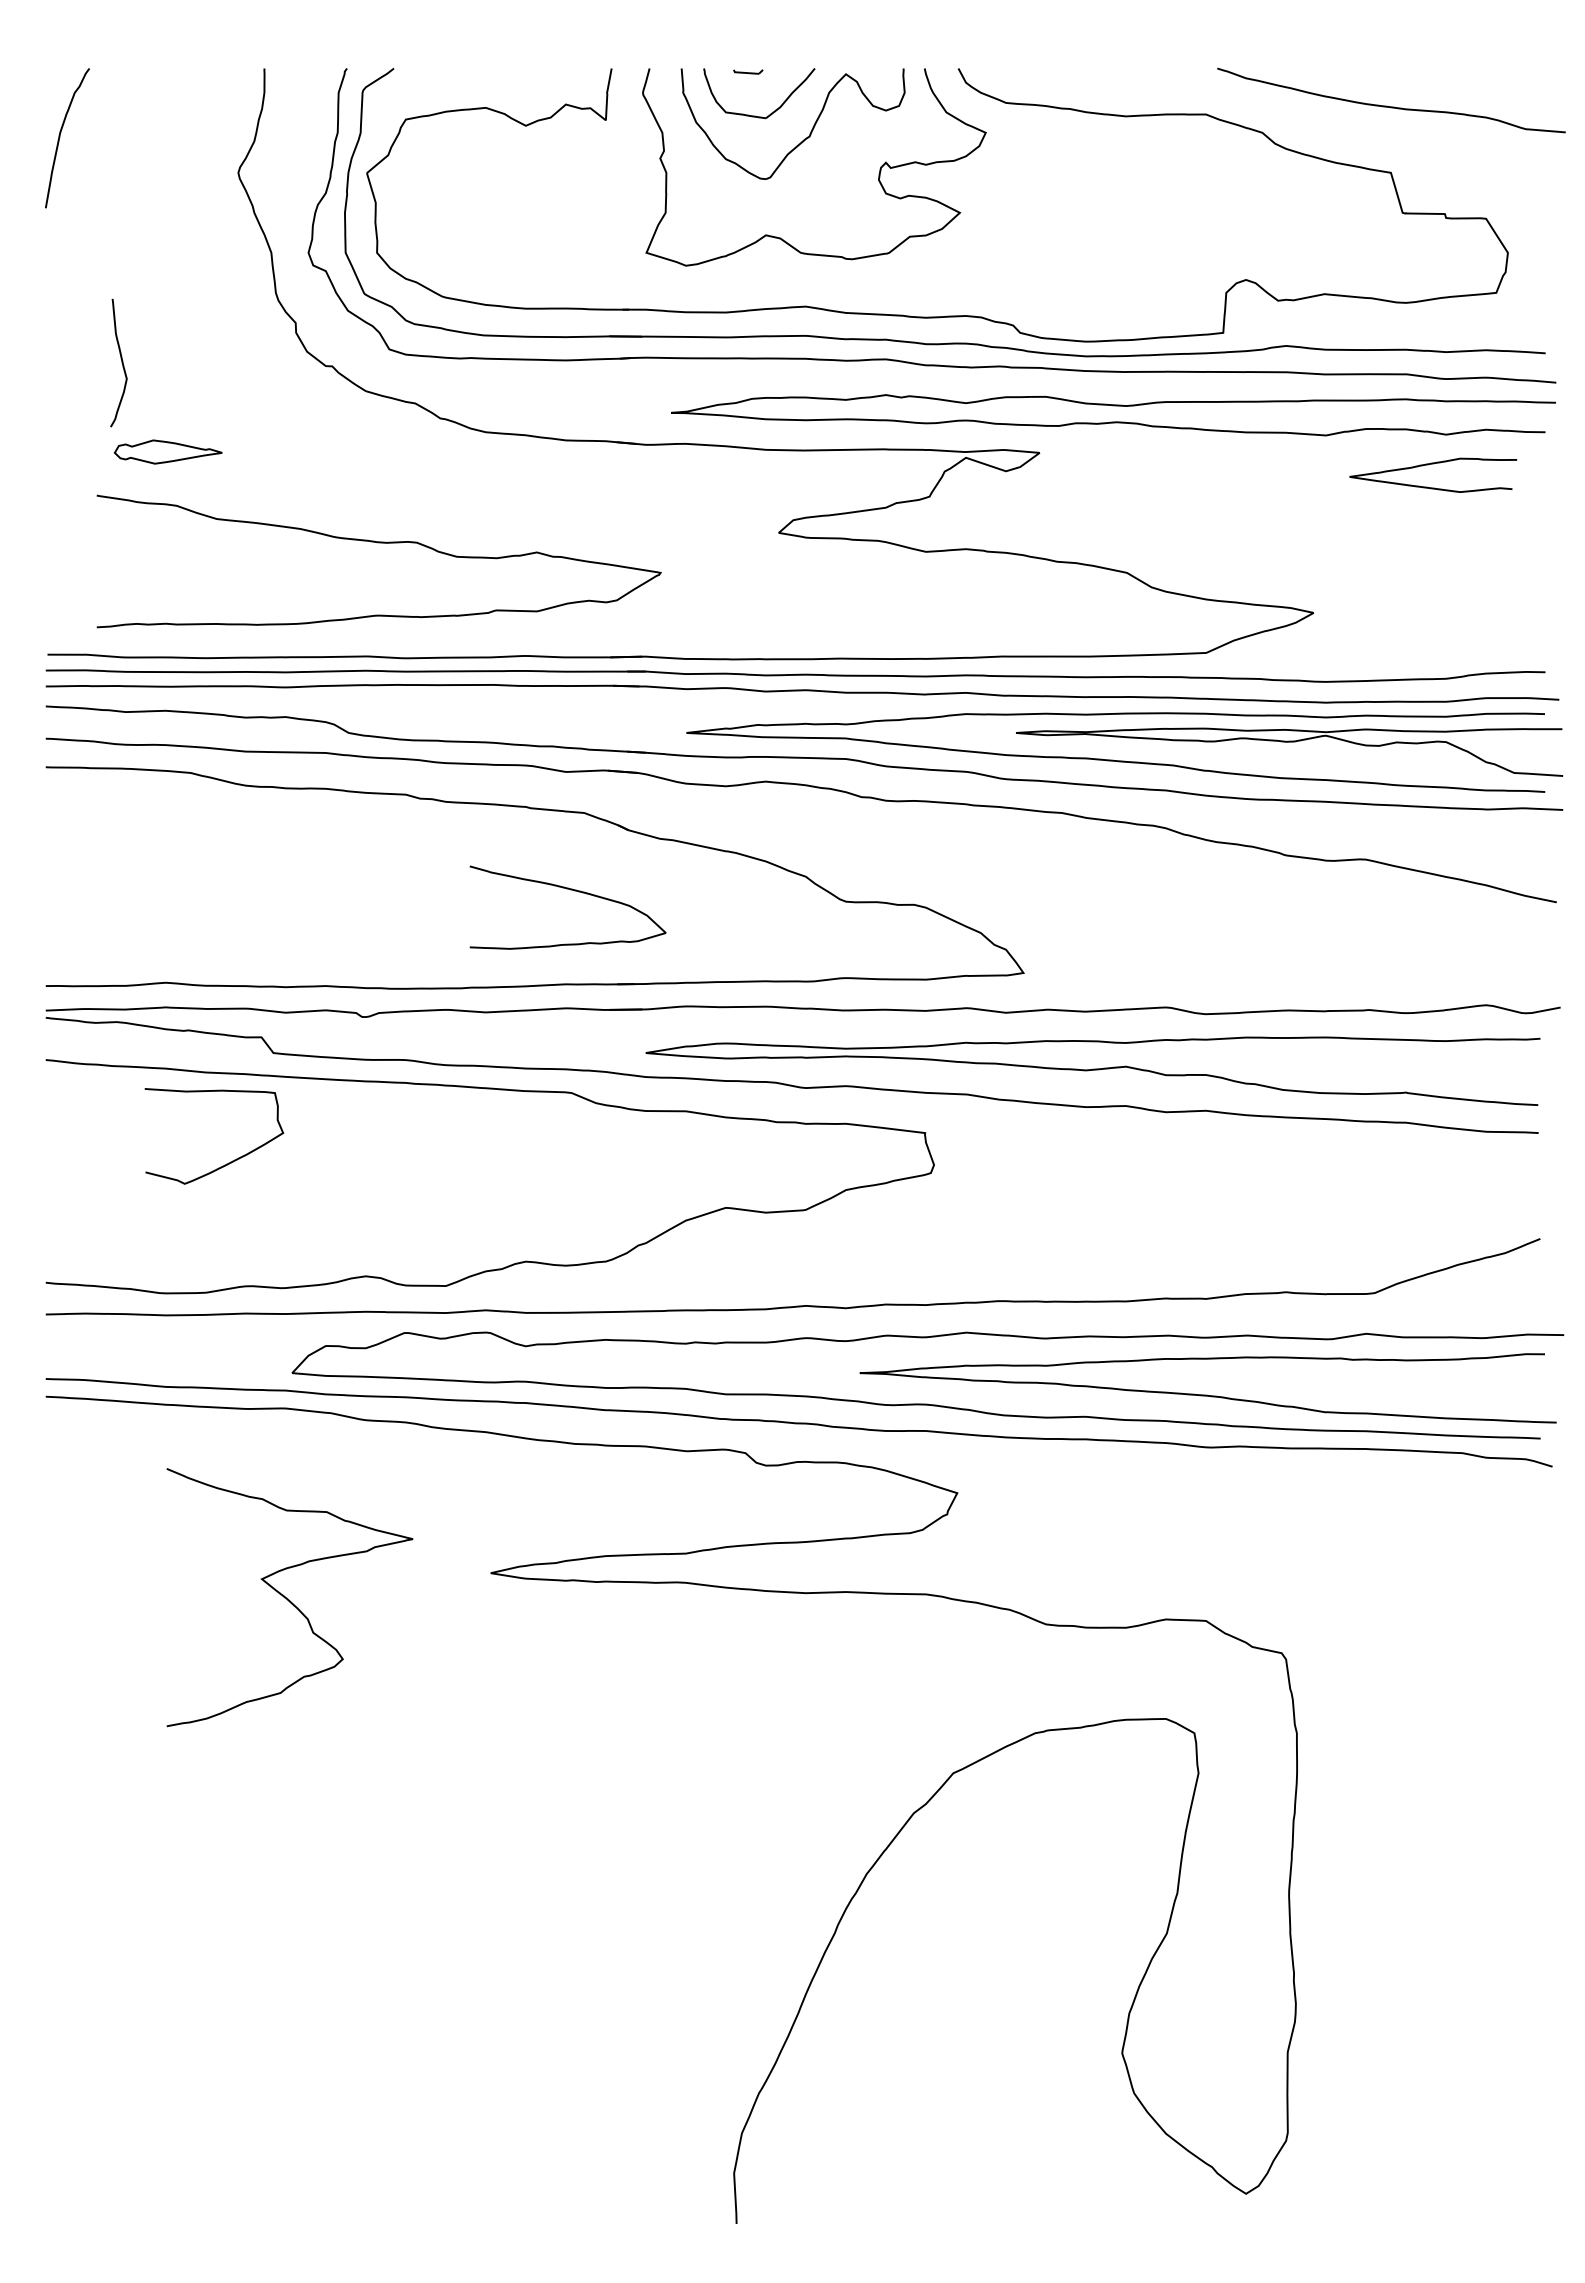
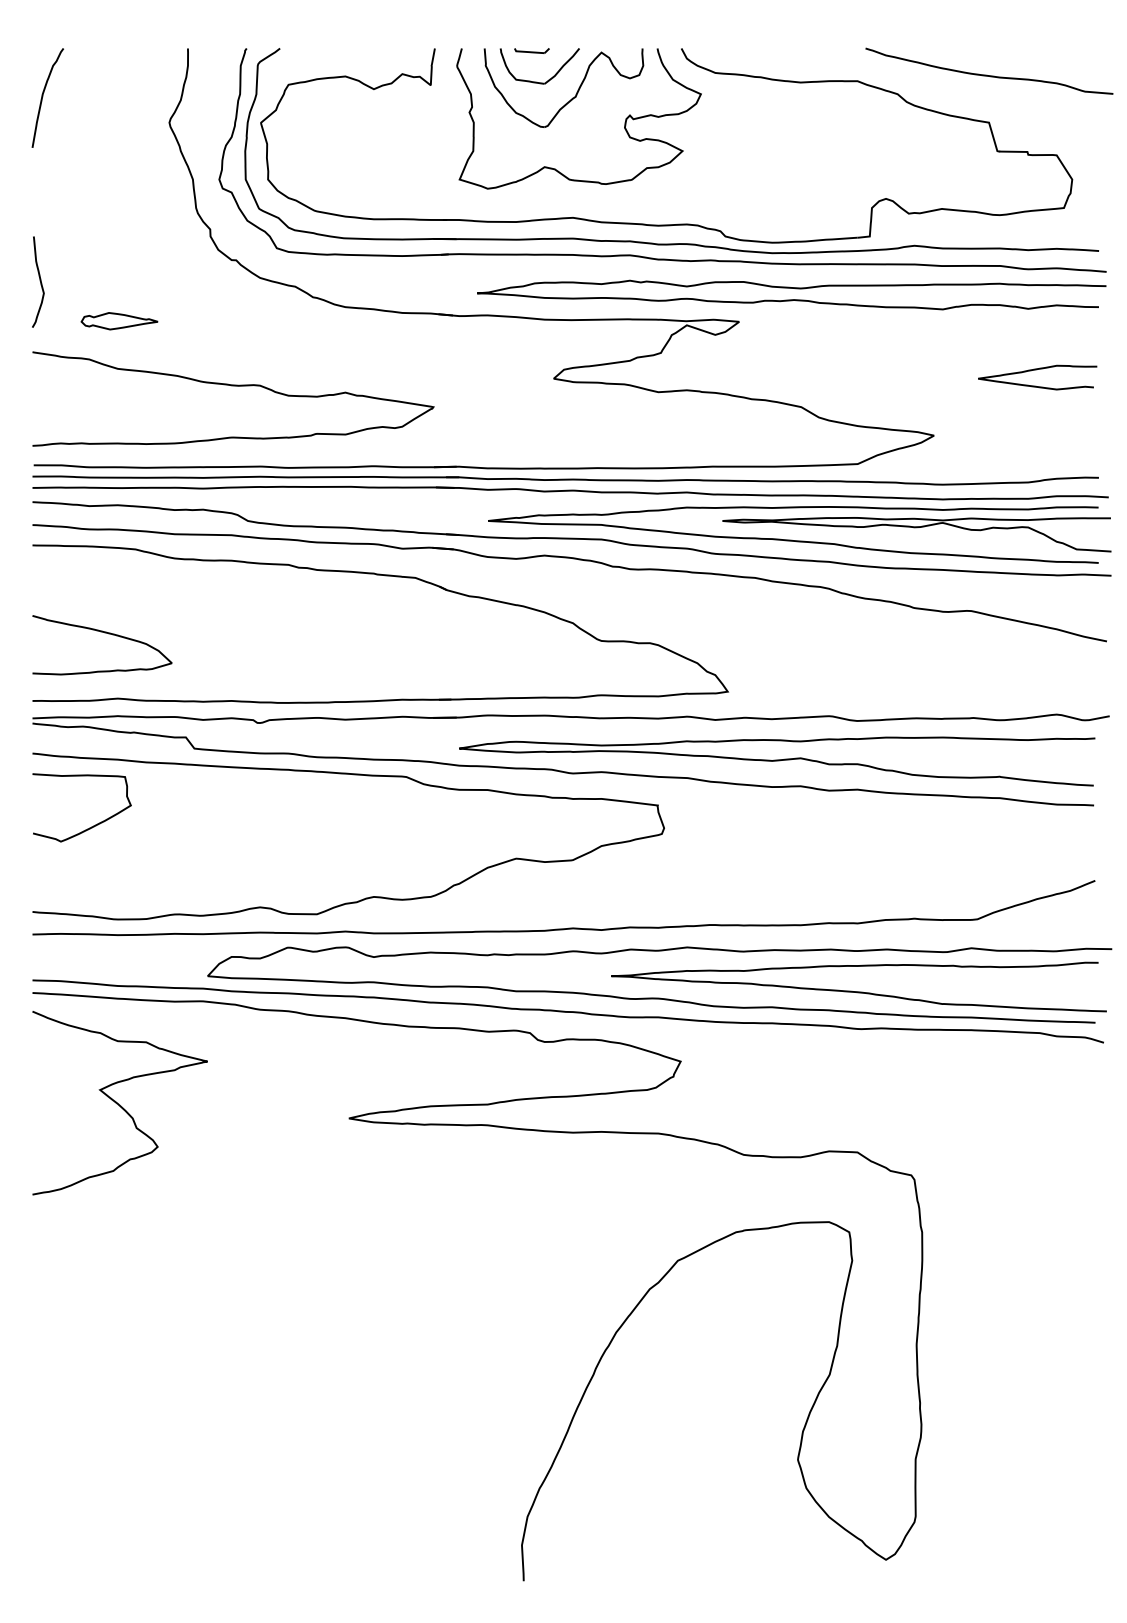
part: (748, 71) -> (532, 50), size x1.67
curve: (121, 362) -> (40, 281), moved
curve: (1433, 464) -> (1037, 369), moved
curve: (378, 543) -> (232, 386), moved
curve: (570, 890) -> (104, 633), moved
curve: (228, 1162) -> (92, 826), moved
curve: (288, 1598) -> (119, 1103), moved

